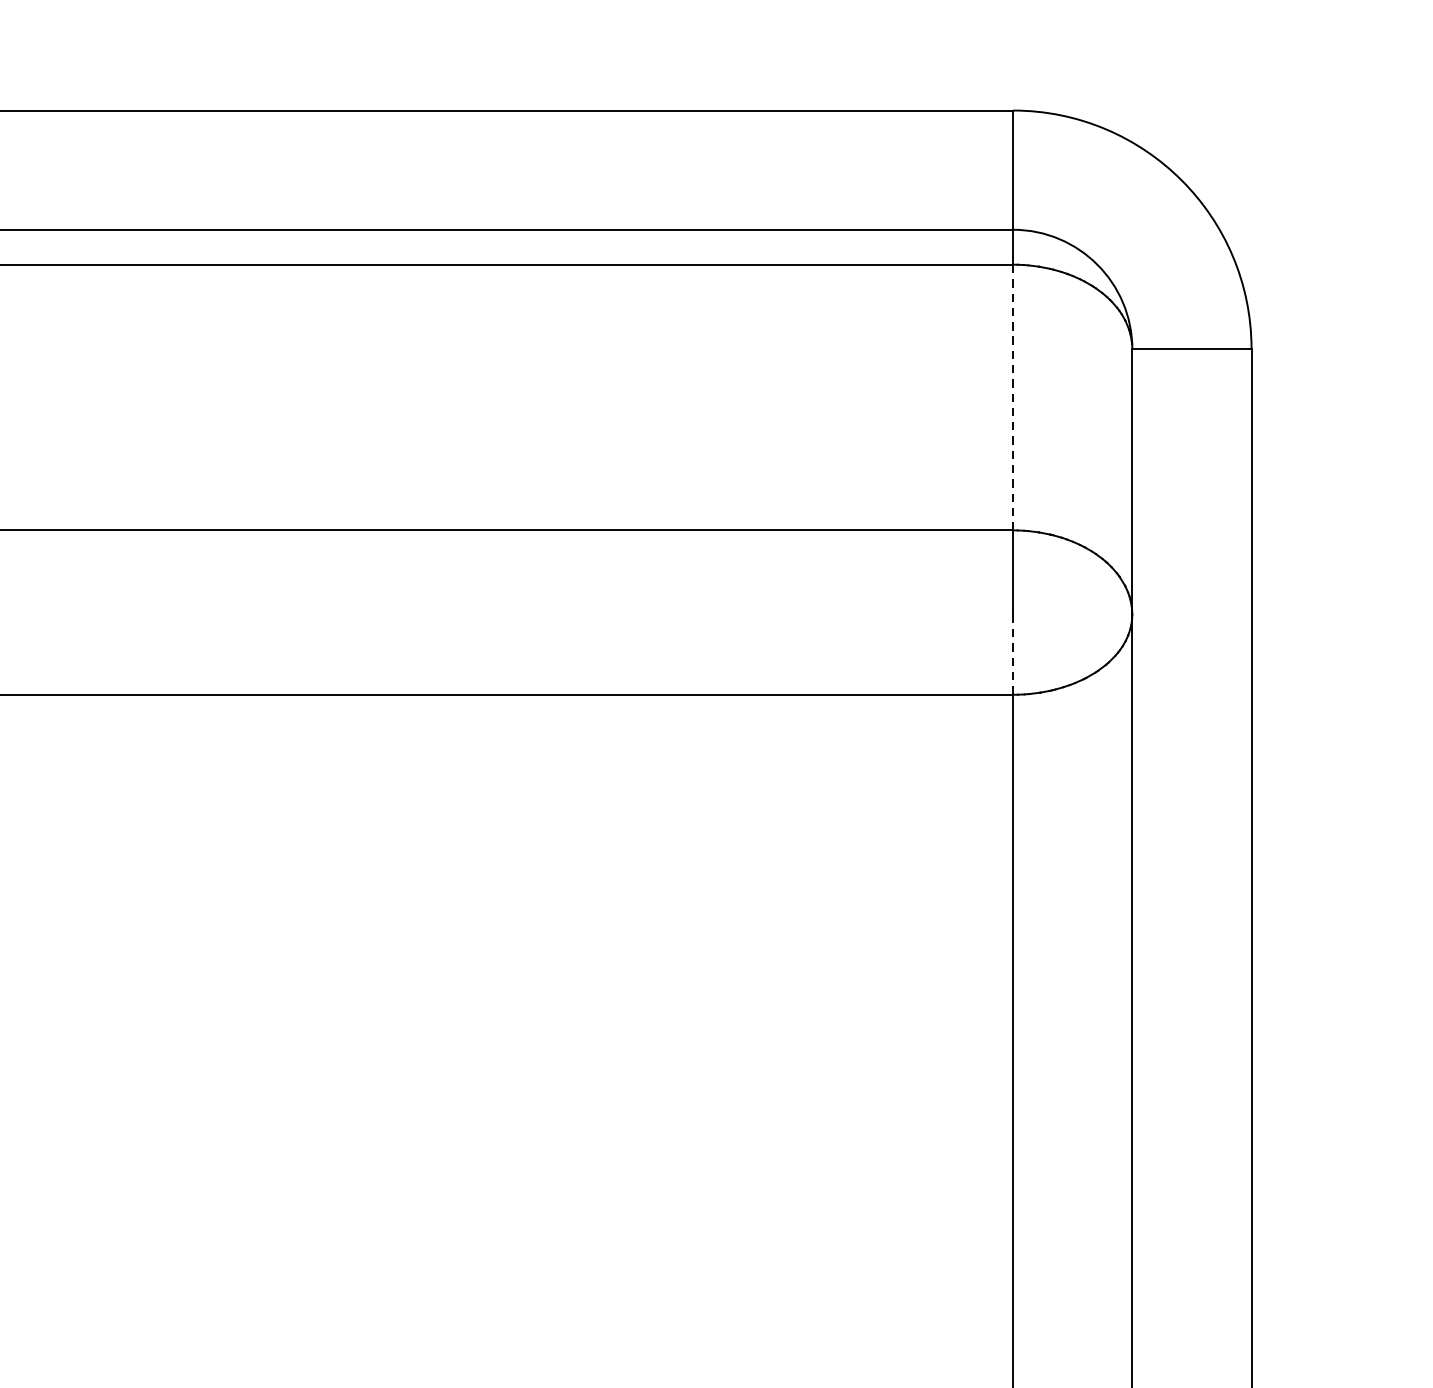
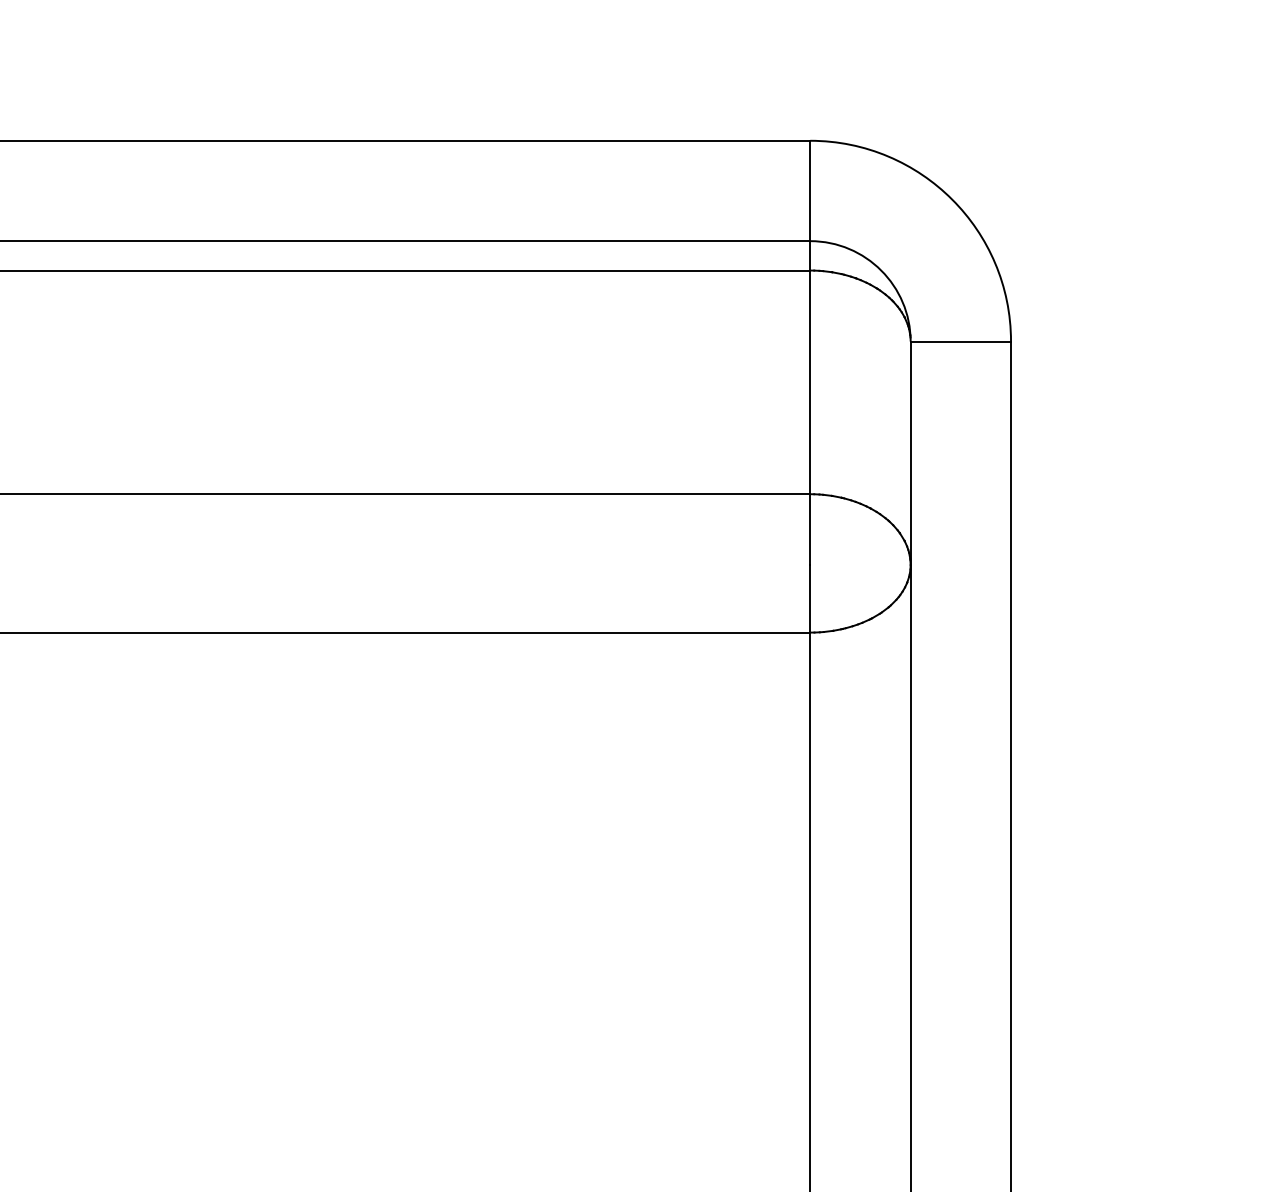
line: (1013, 397) -> (810, 382), dashed -> solid
line: (1013, 654) -> (810, 598), dashed -> solid

